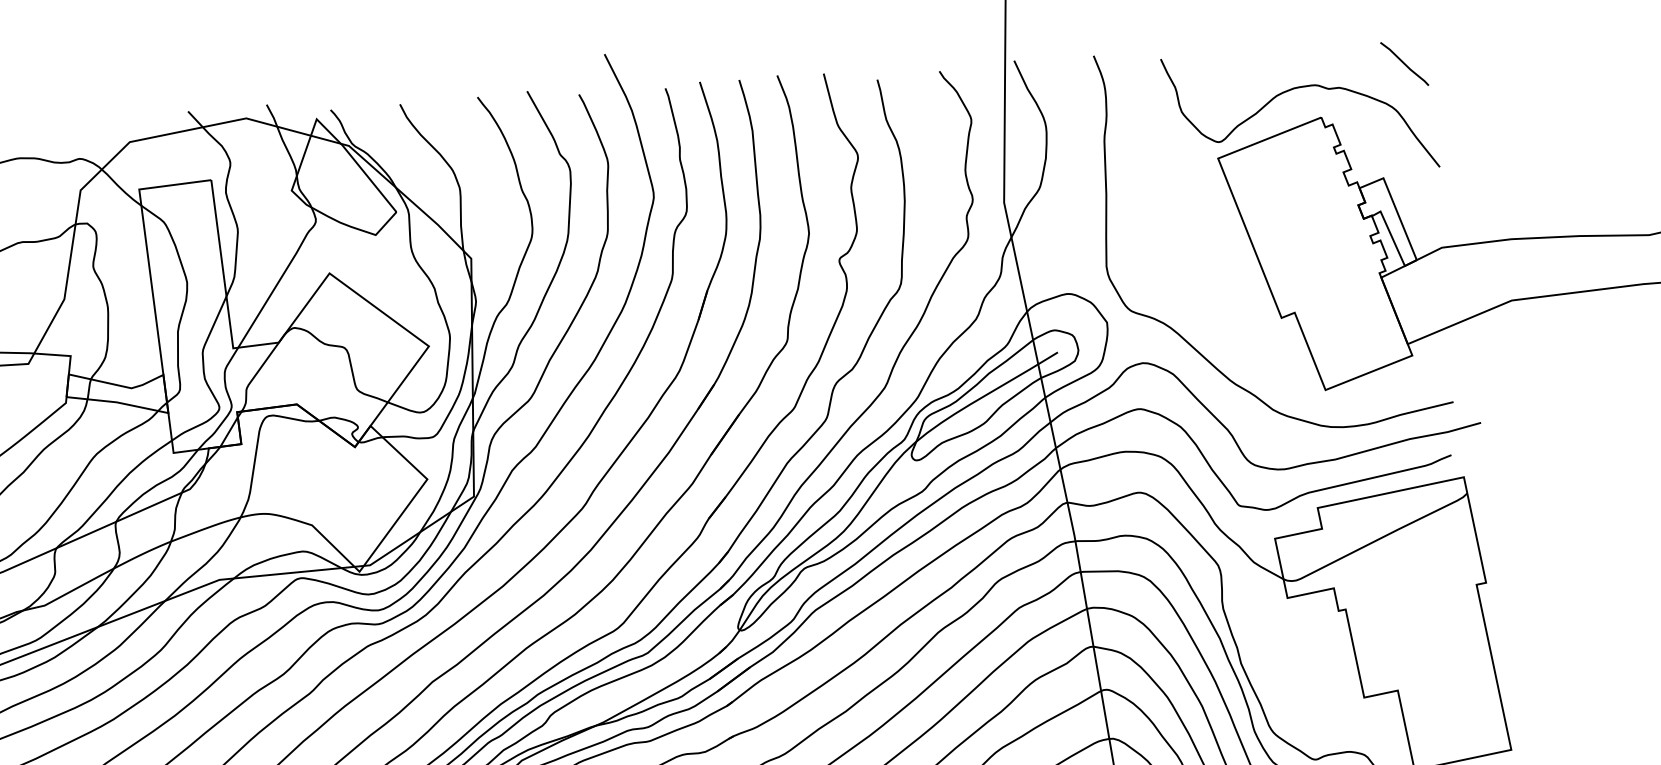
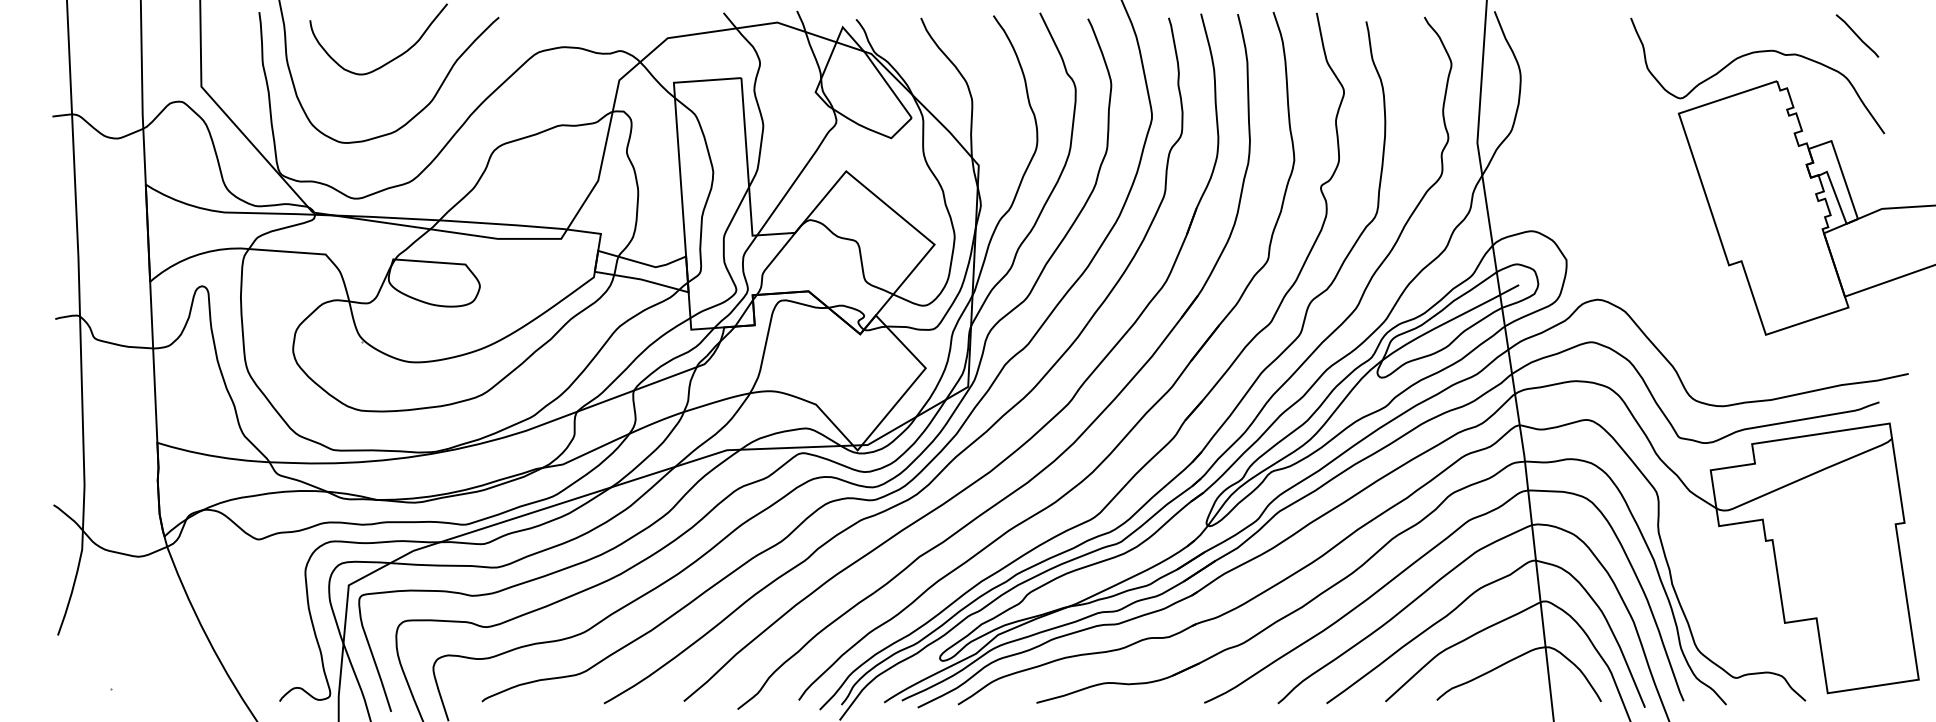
curve: (1185, 338) -> (1638, 279), removed

